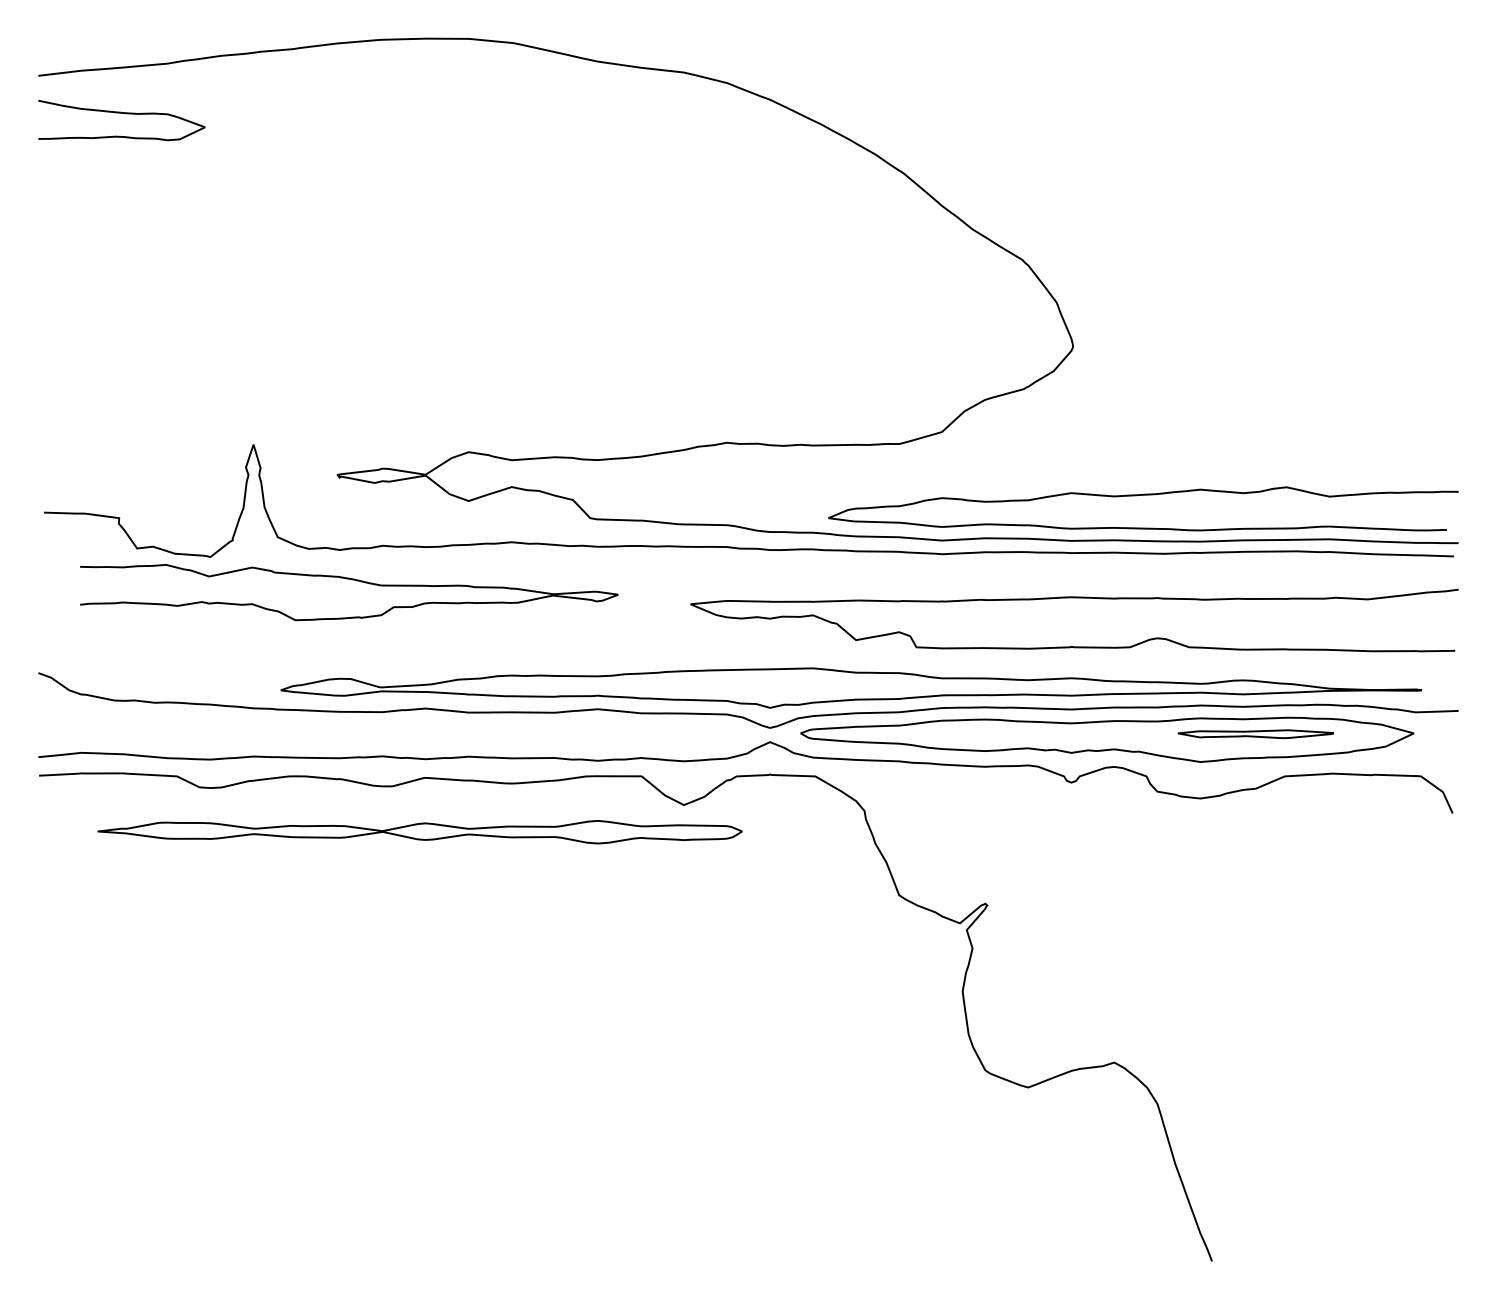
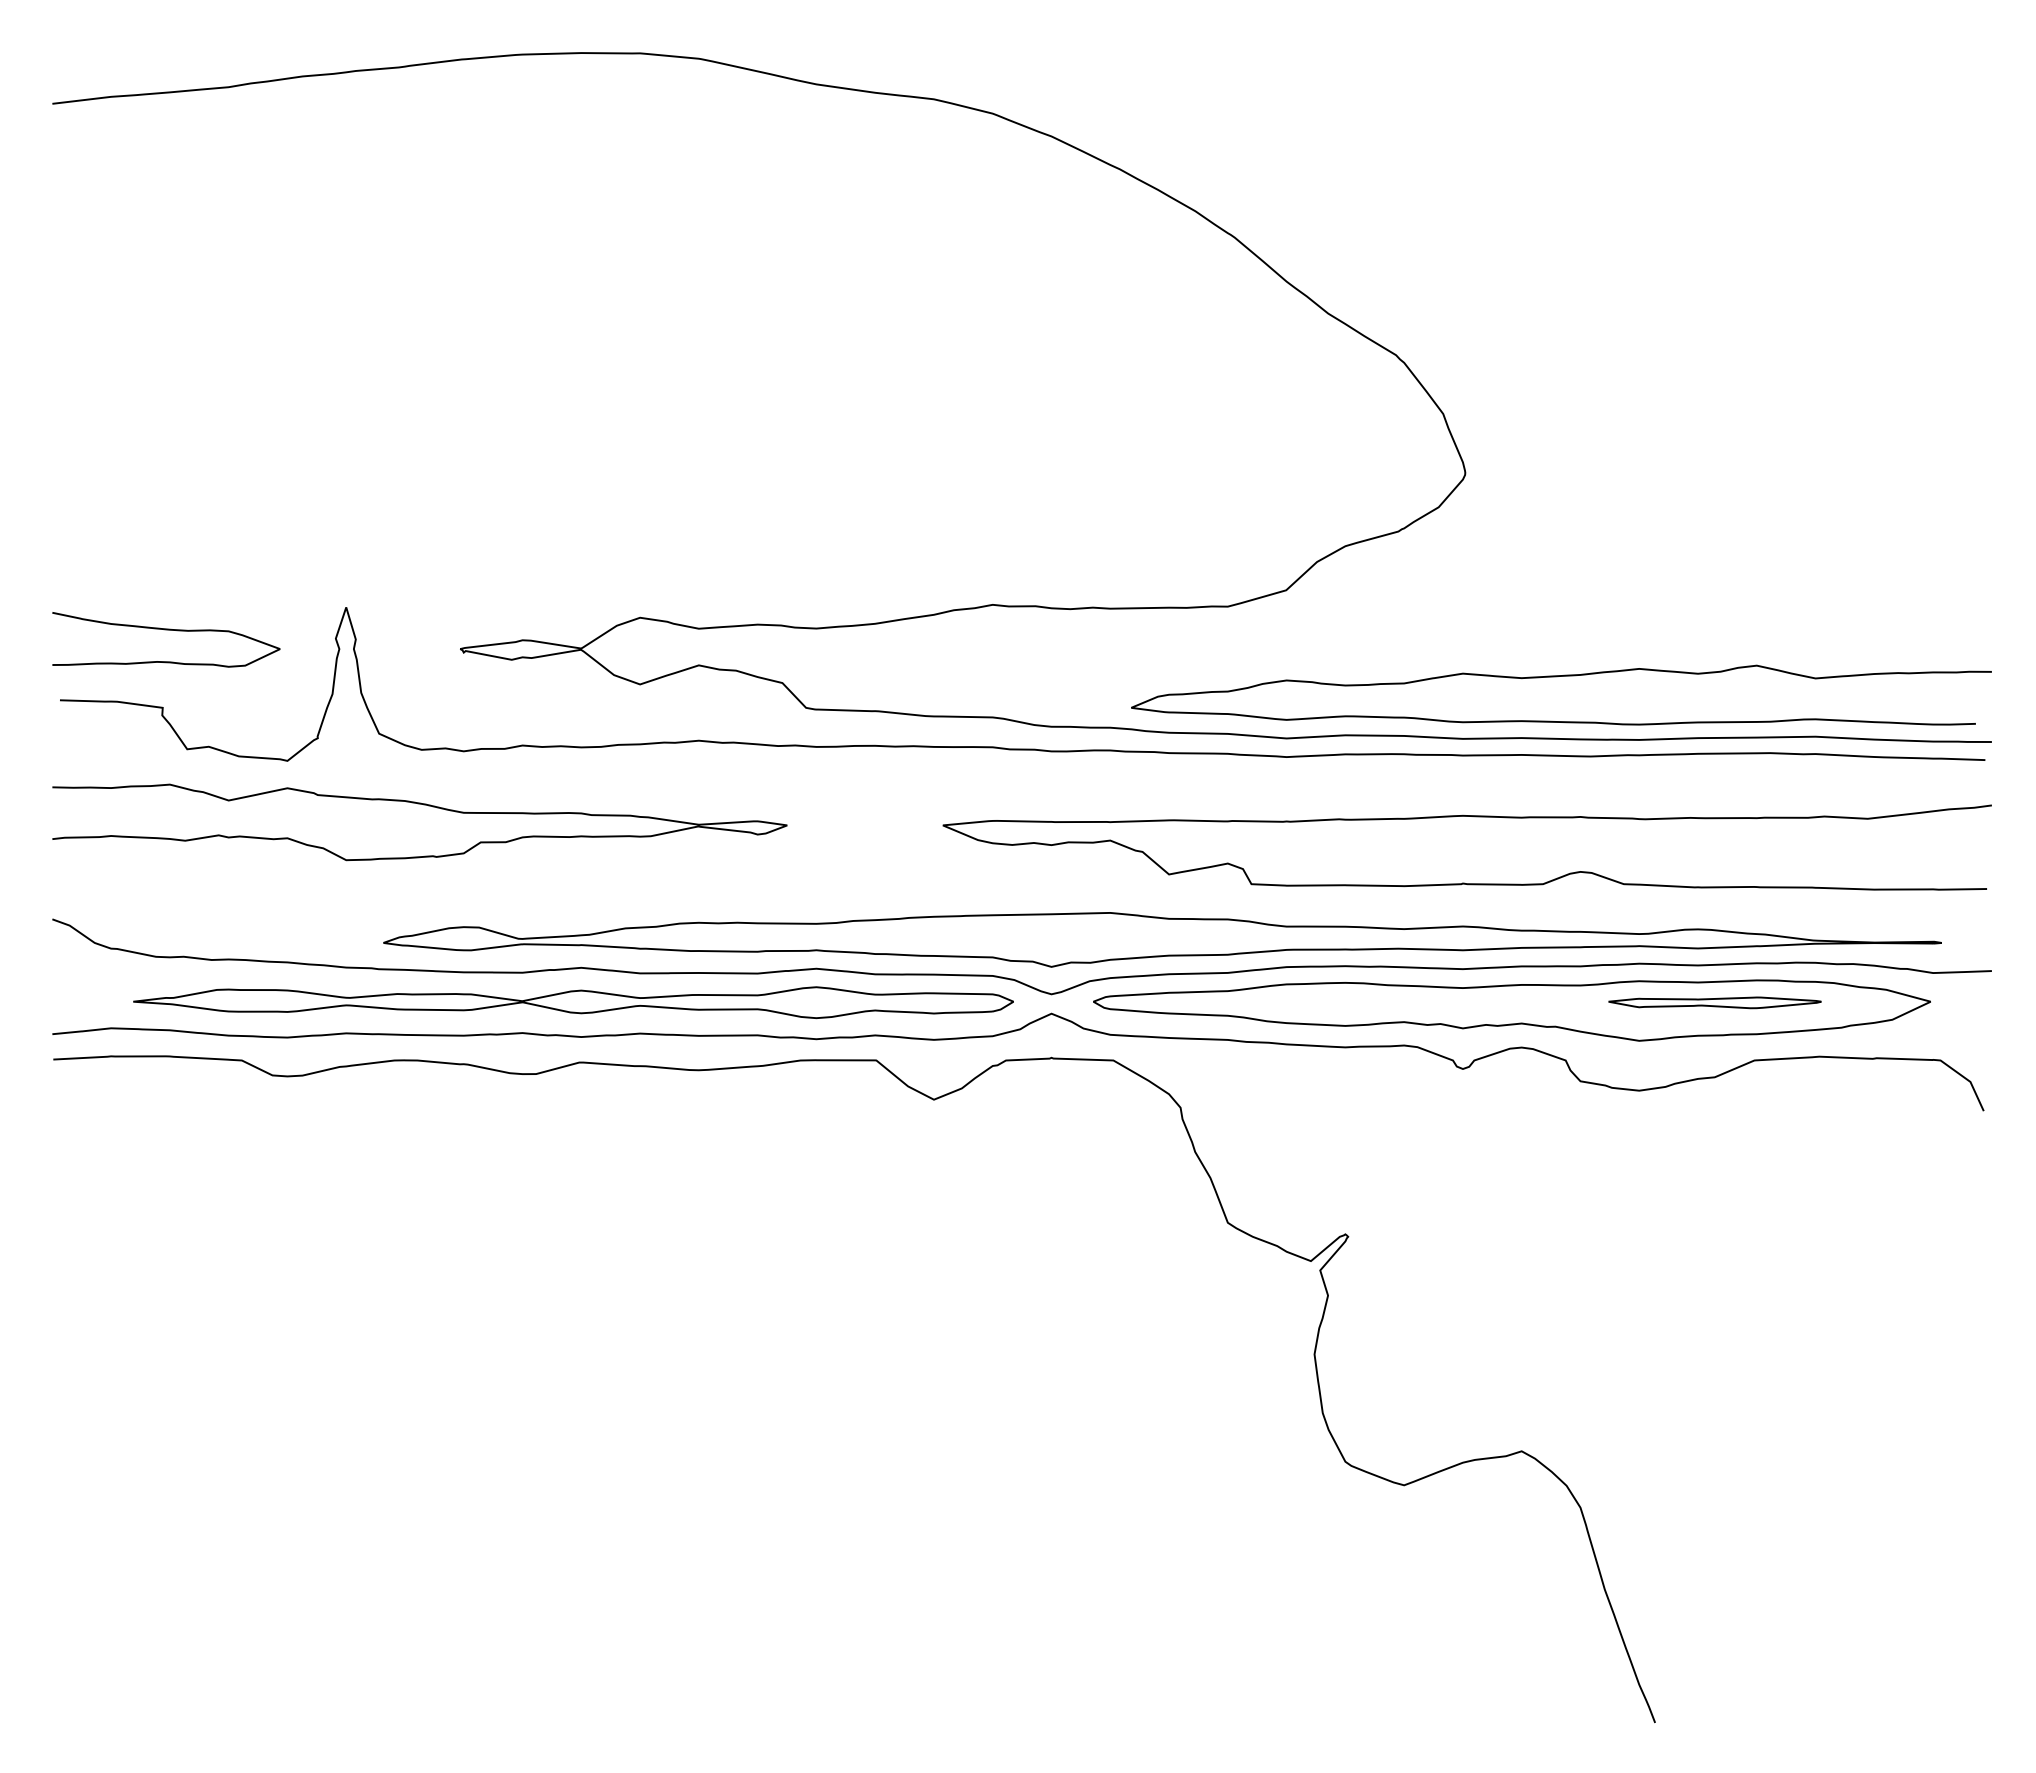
curve: (121, 113) -> (166, 630), moved
curve: (351, 580) -> (423, 805), moved
part: (419, 832) -> (573, 1002), moved

